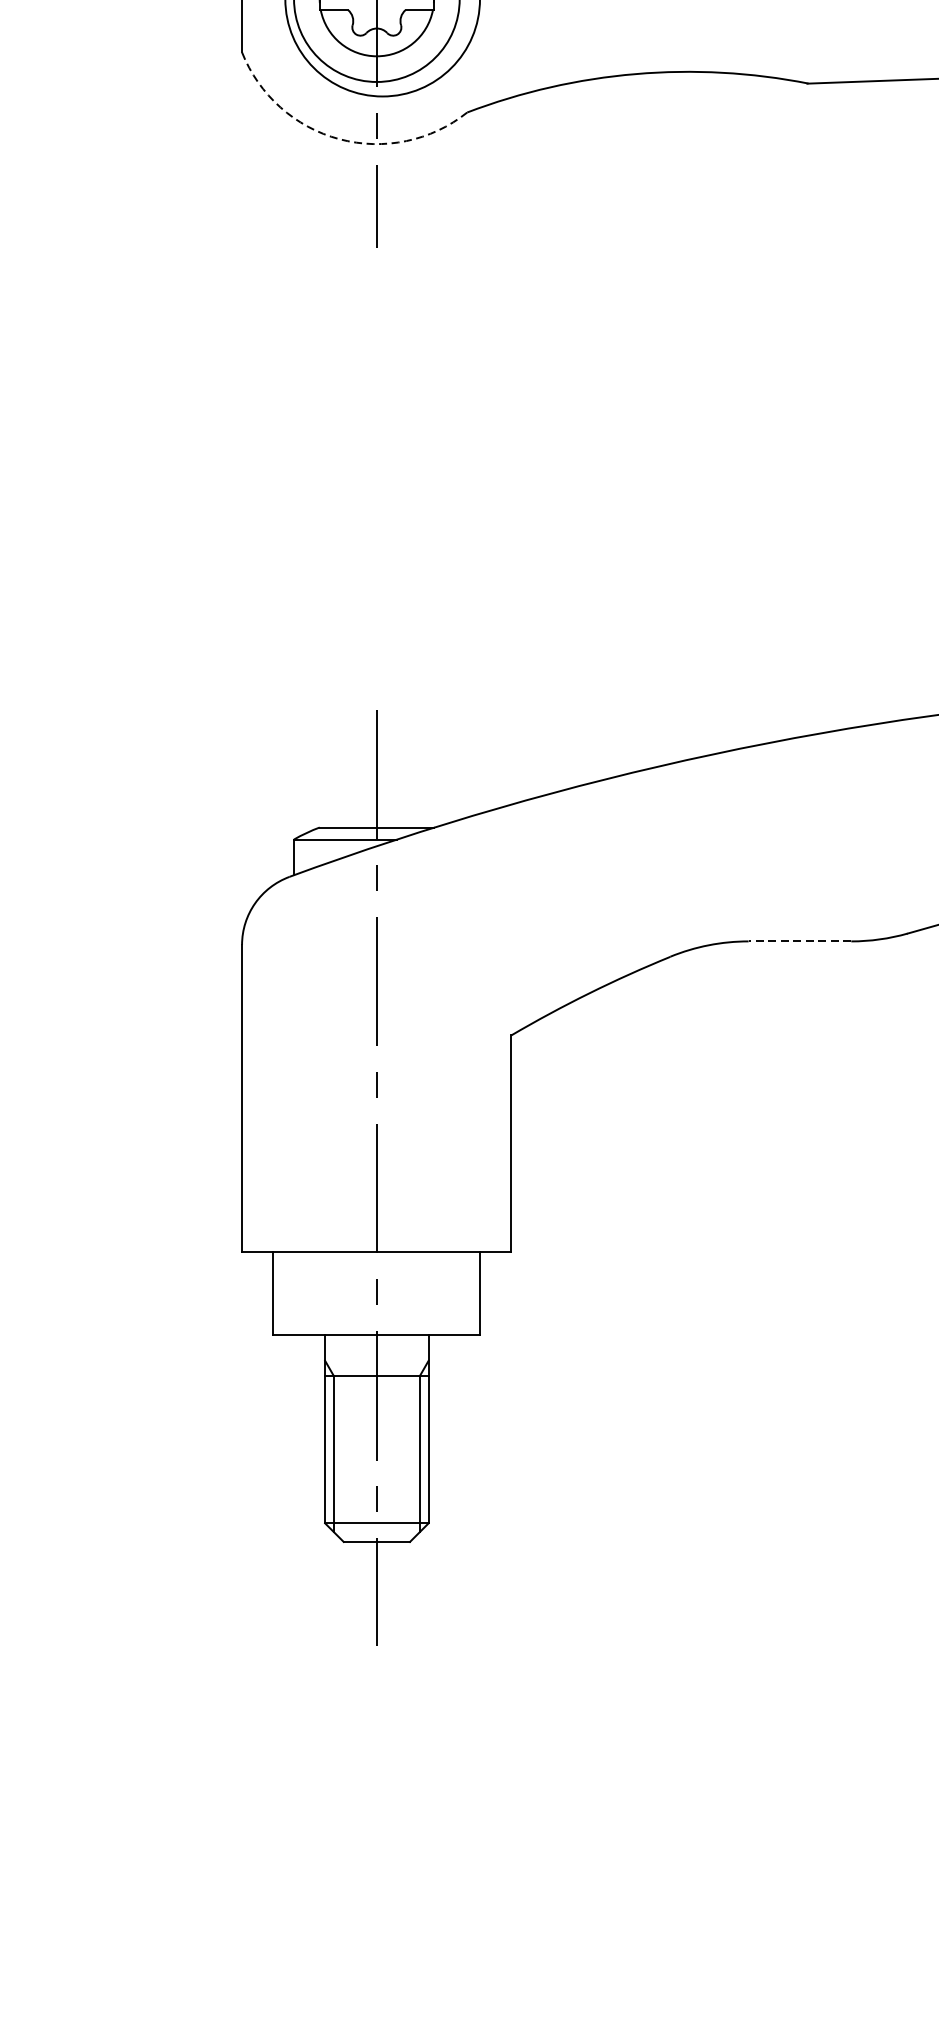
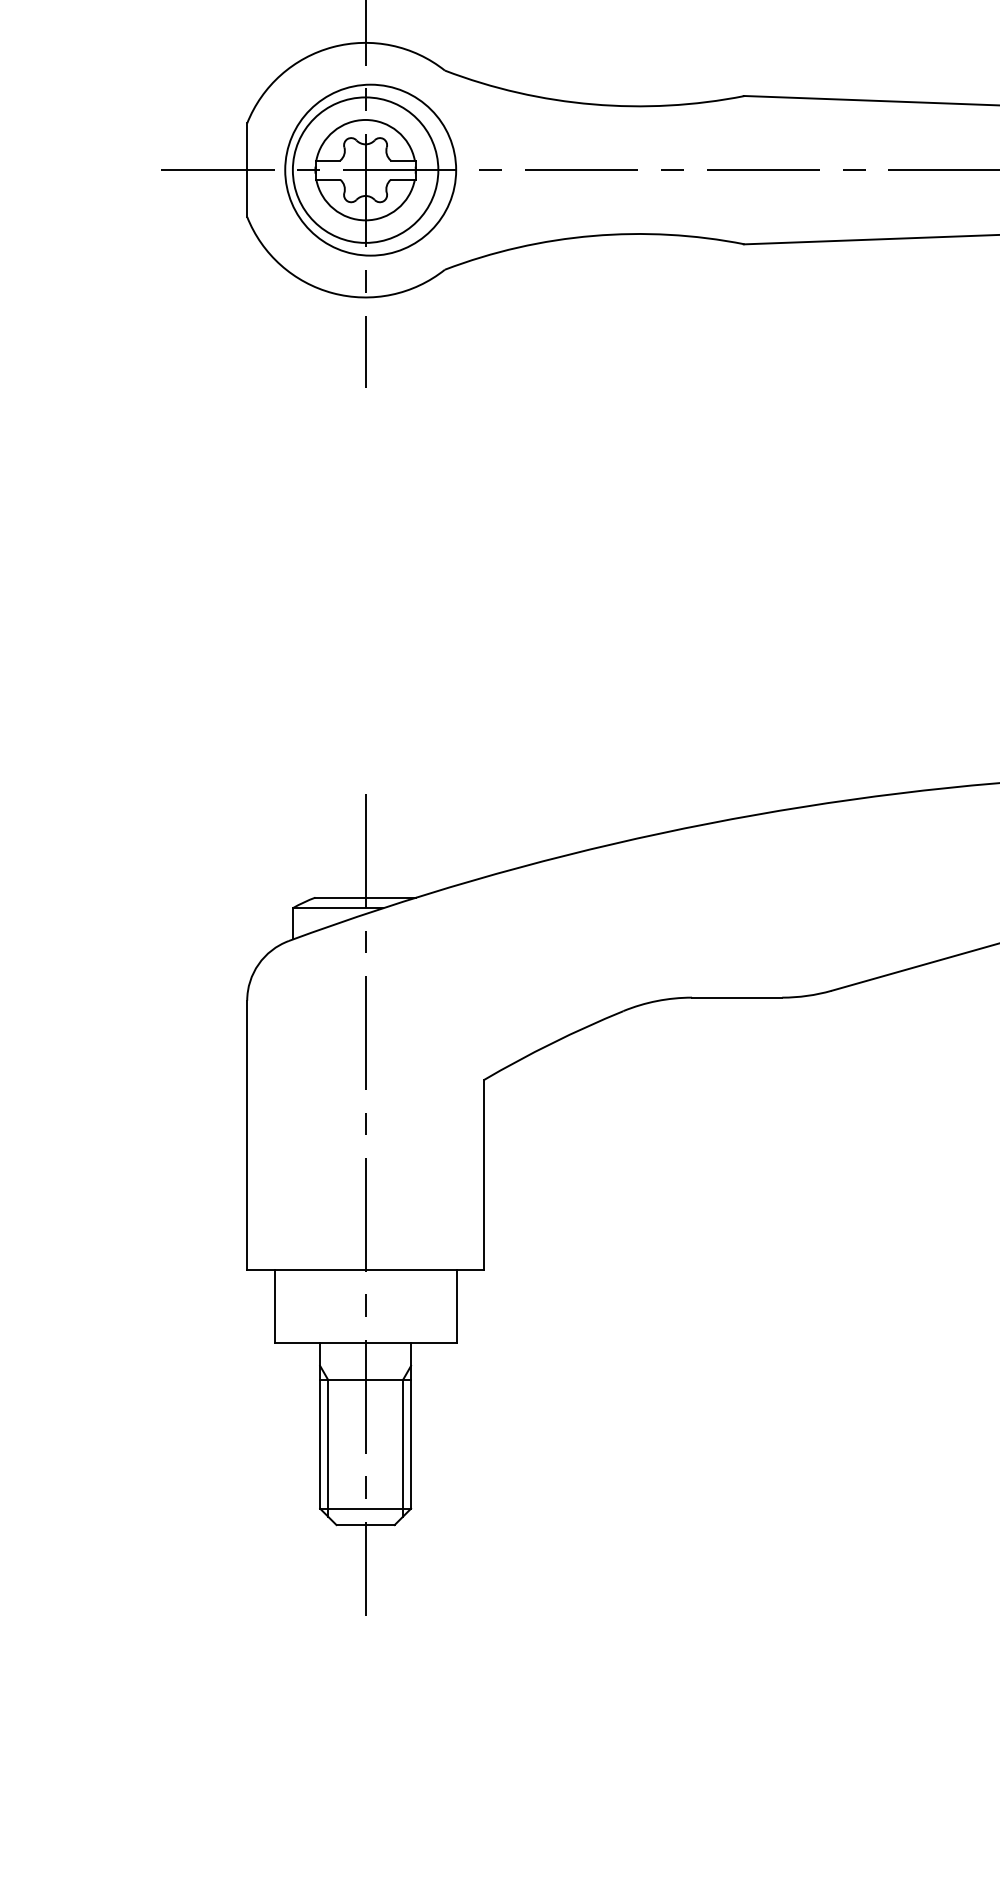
arc: (339, 139) -> (332, 293), dashed -> solid
line: (799, 941) -> (736, 997), dashed -> solid

